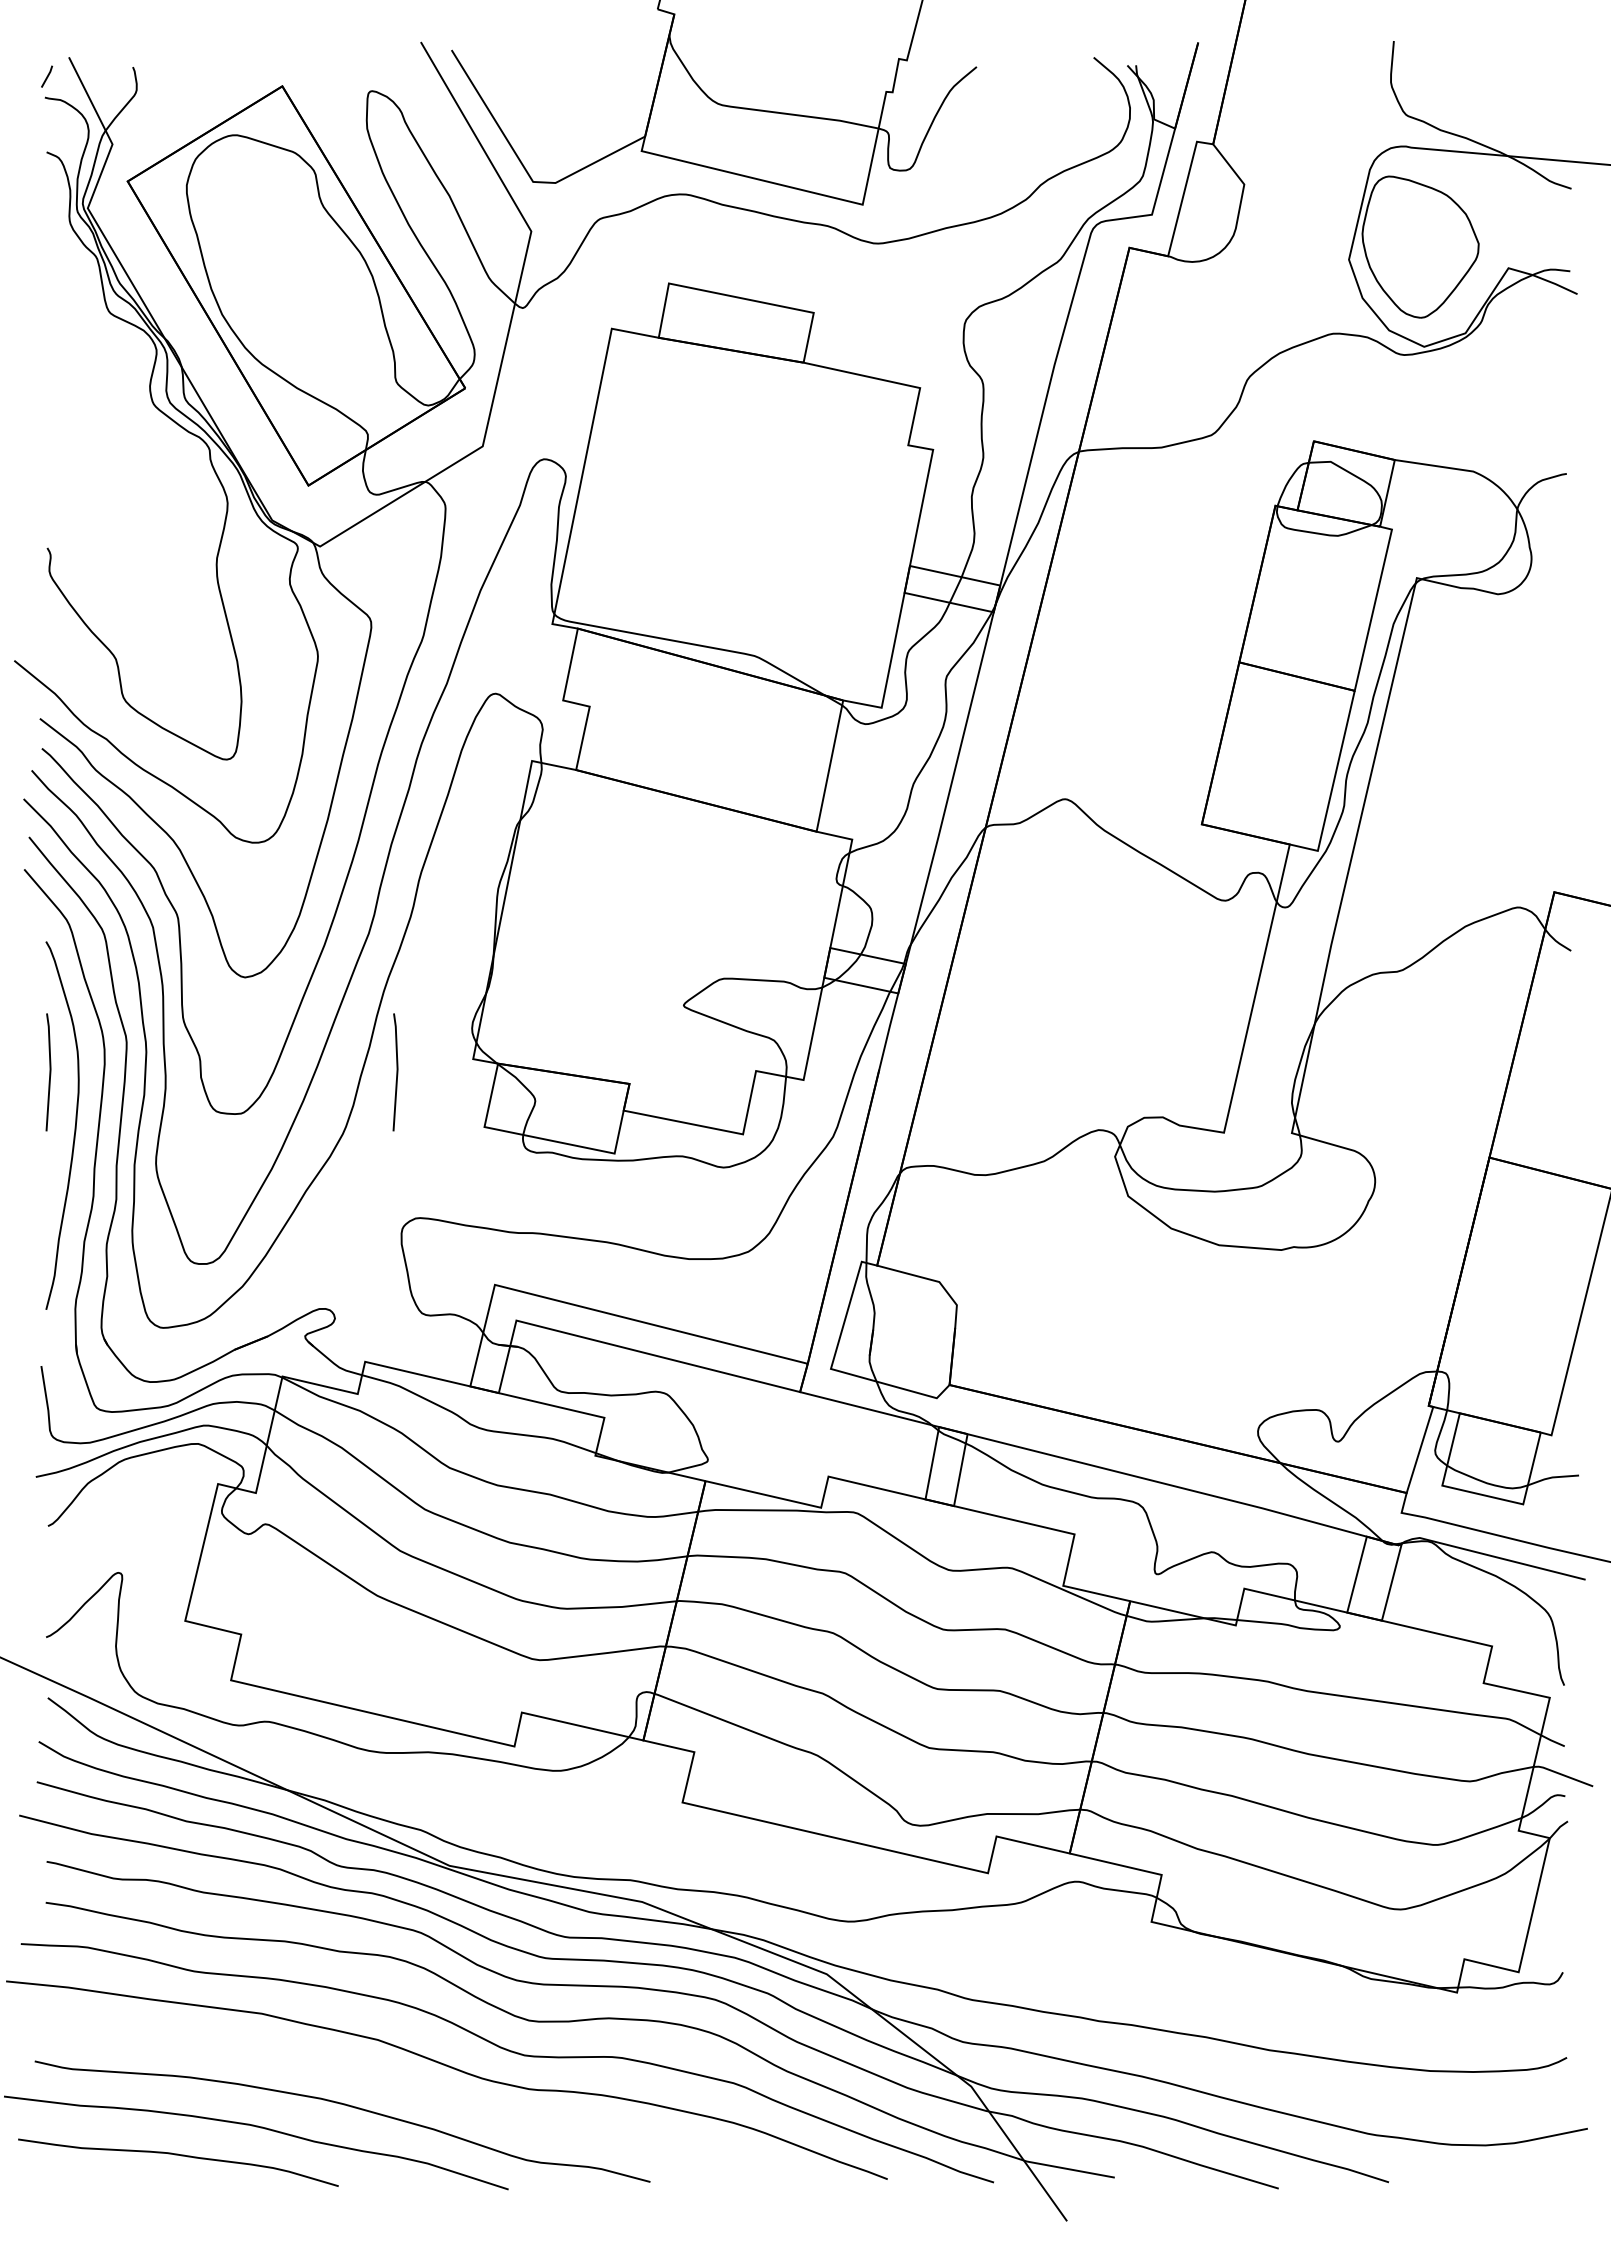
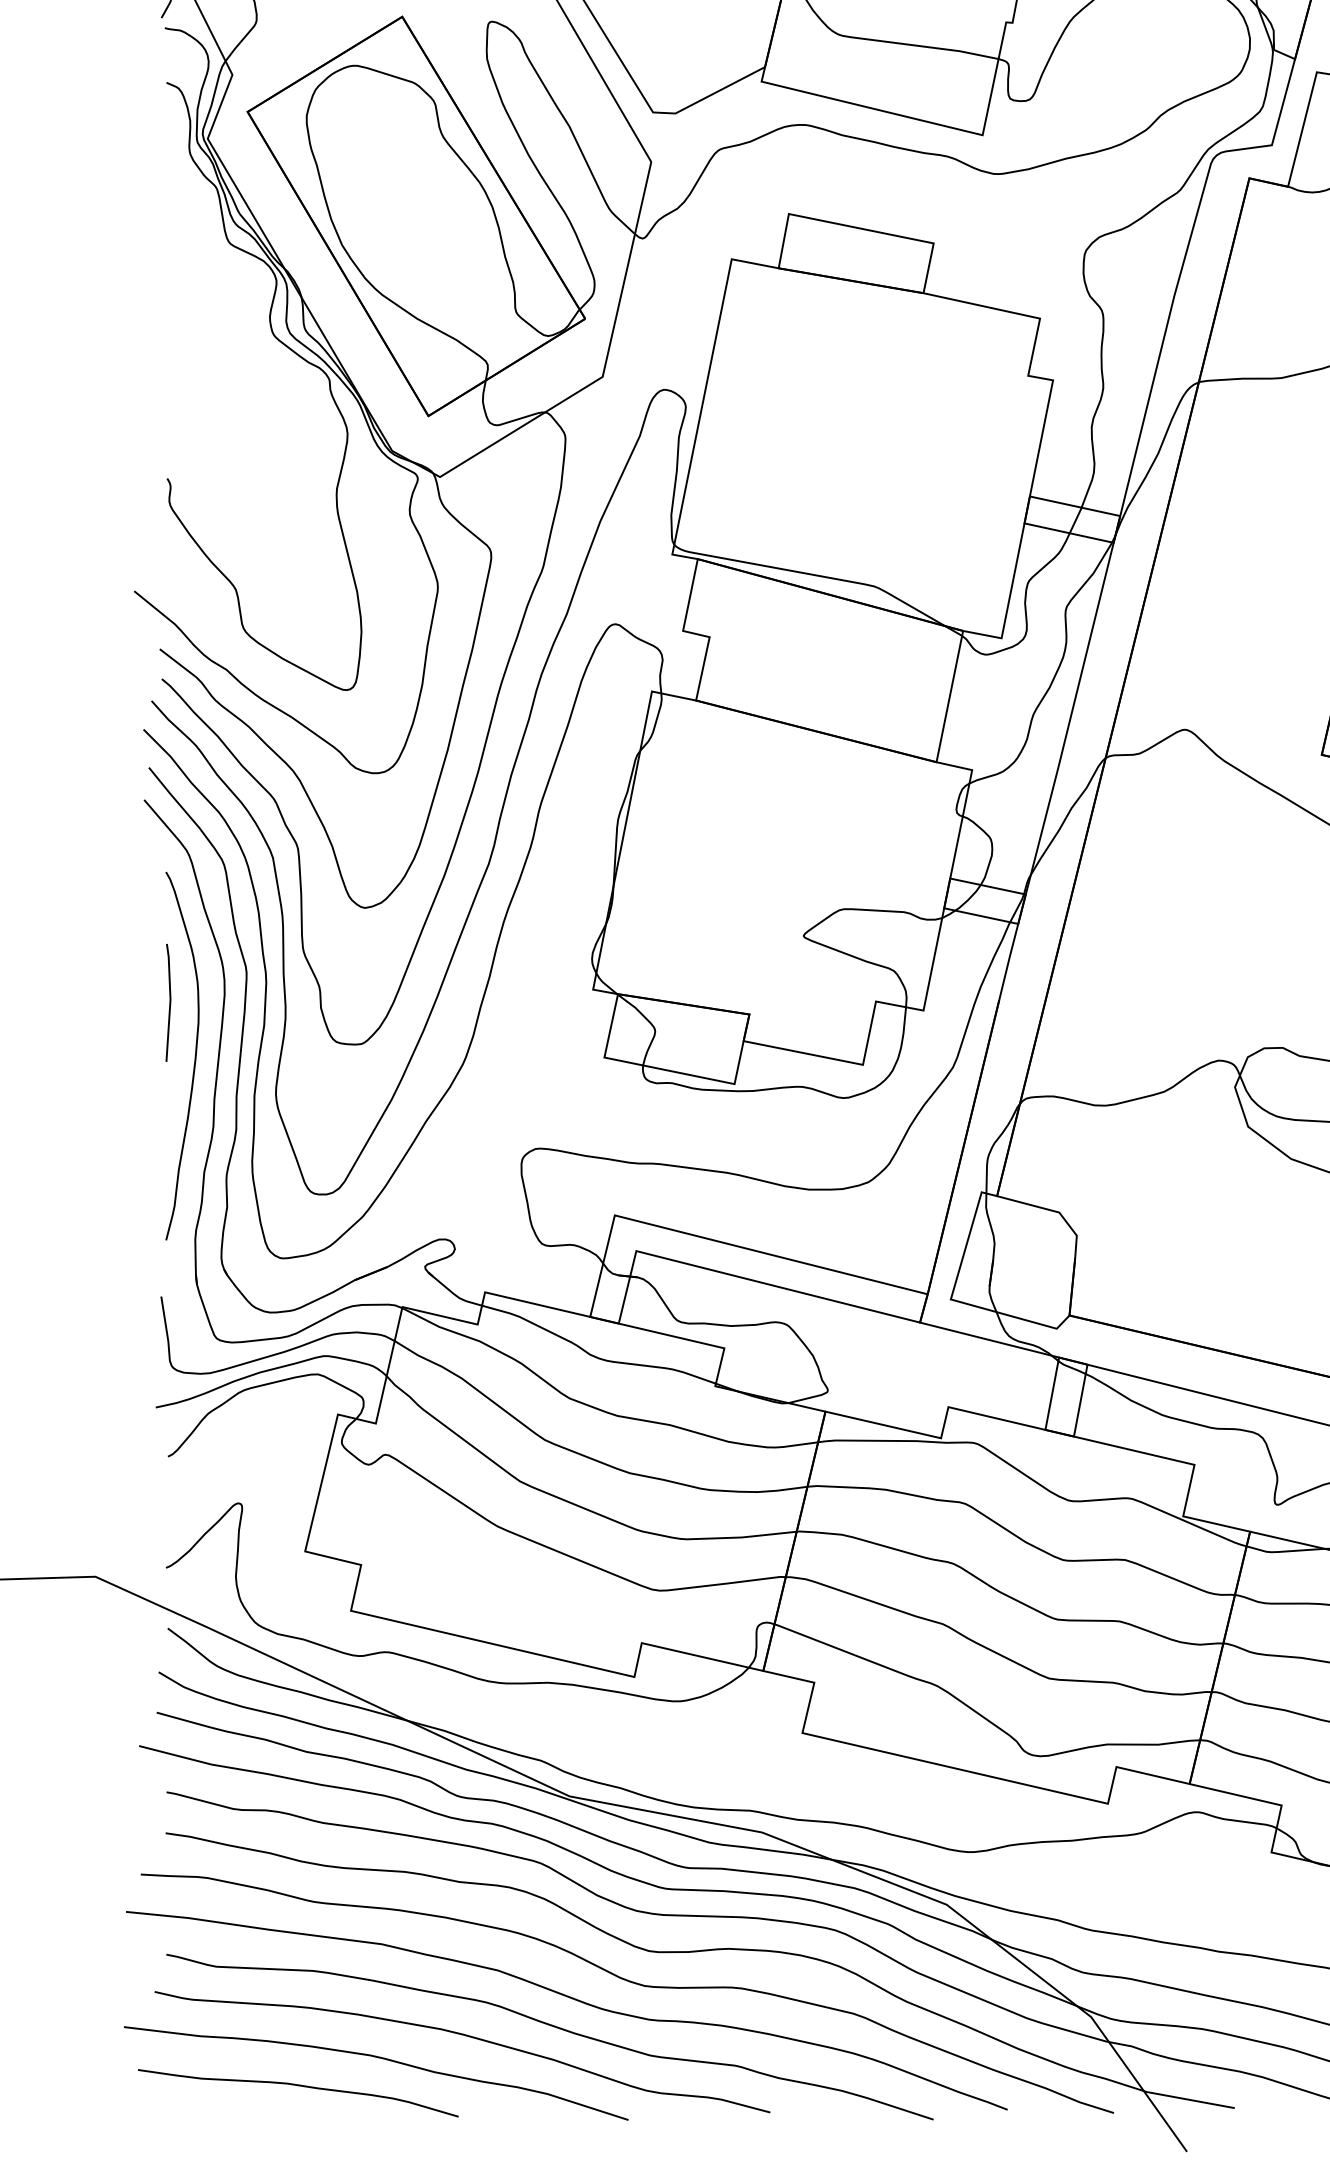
line: (396, 1072) -> (516, 1003), removed
curve: (432, 2096) -> (552, 2027), added

